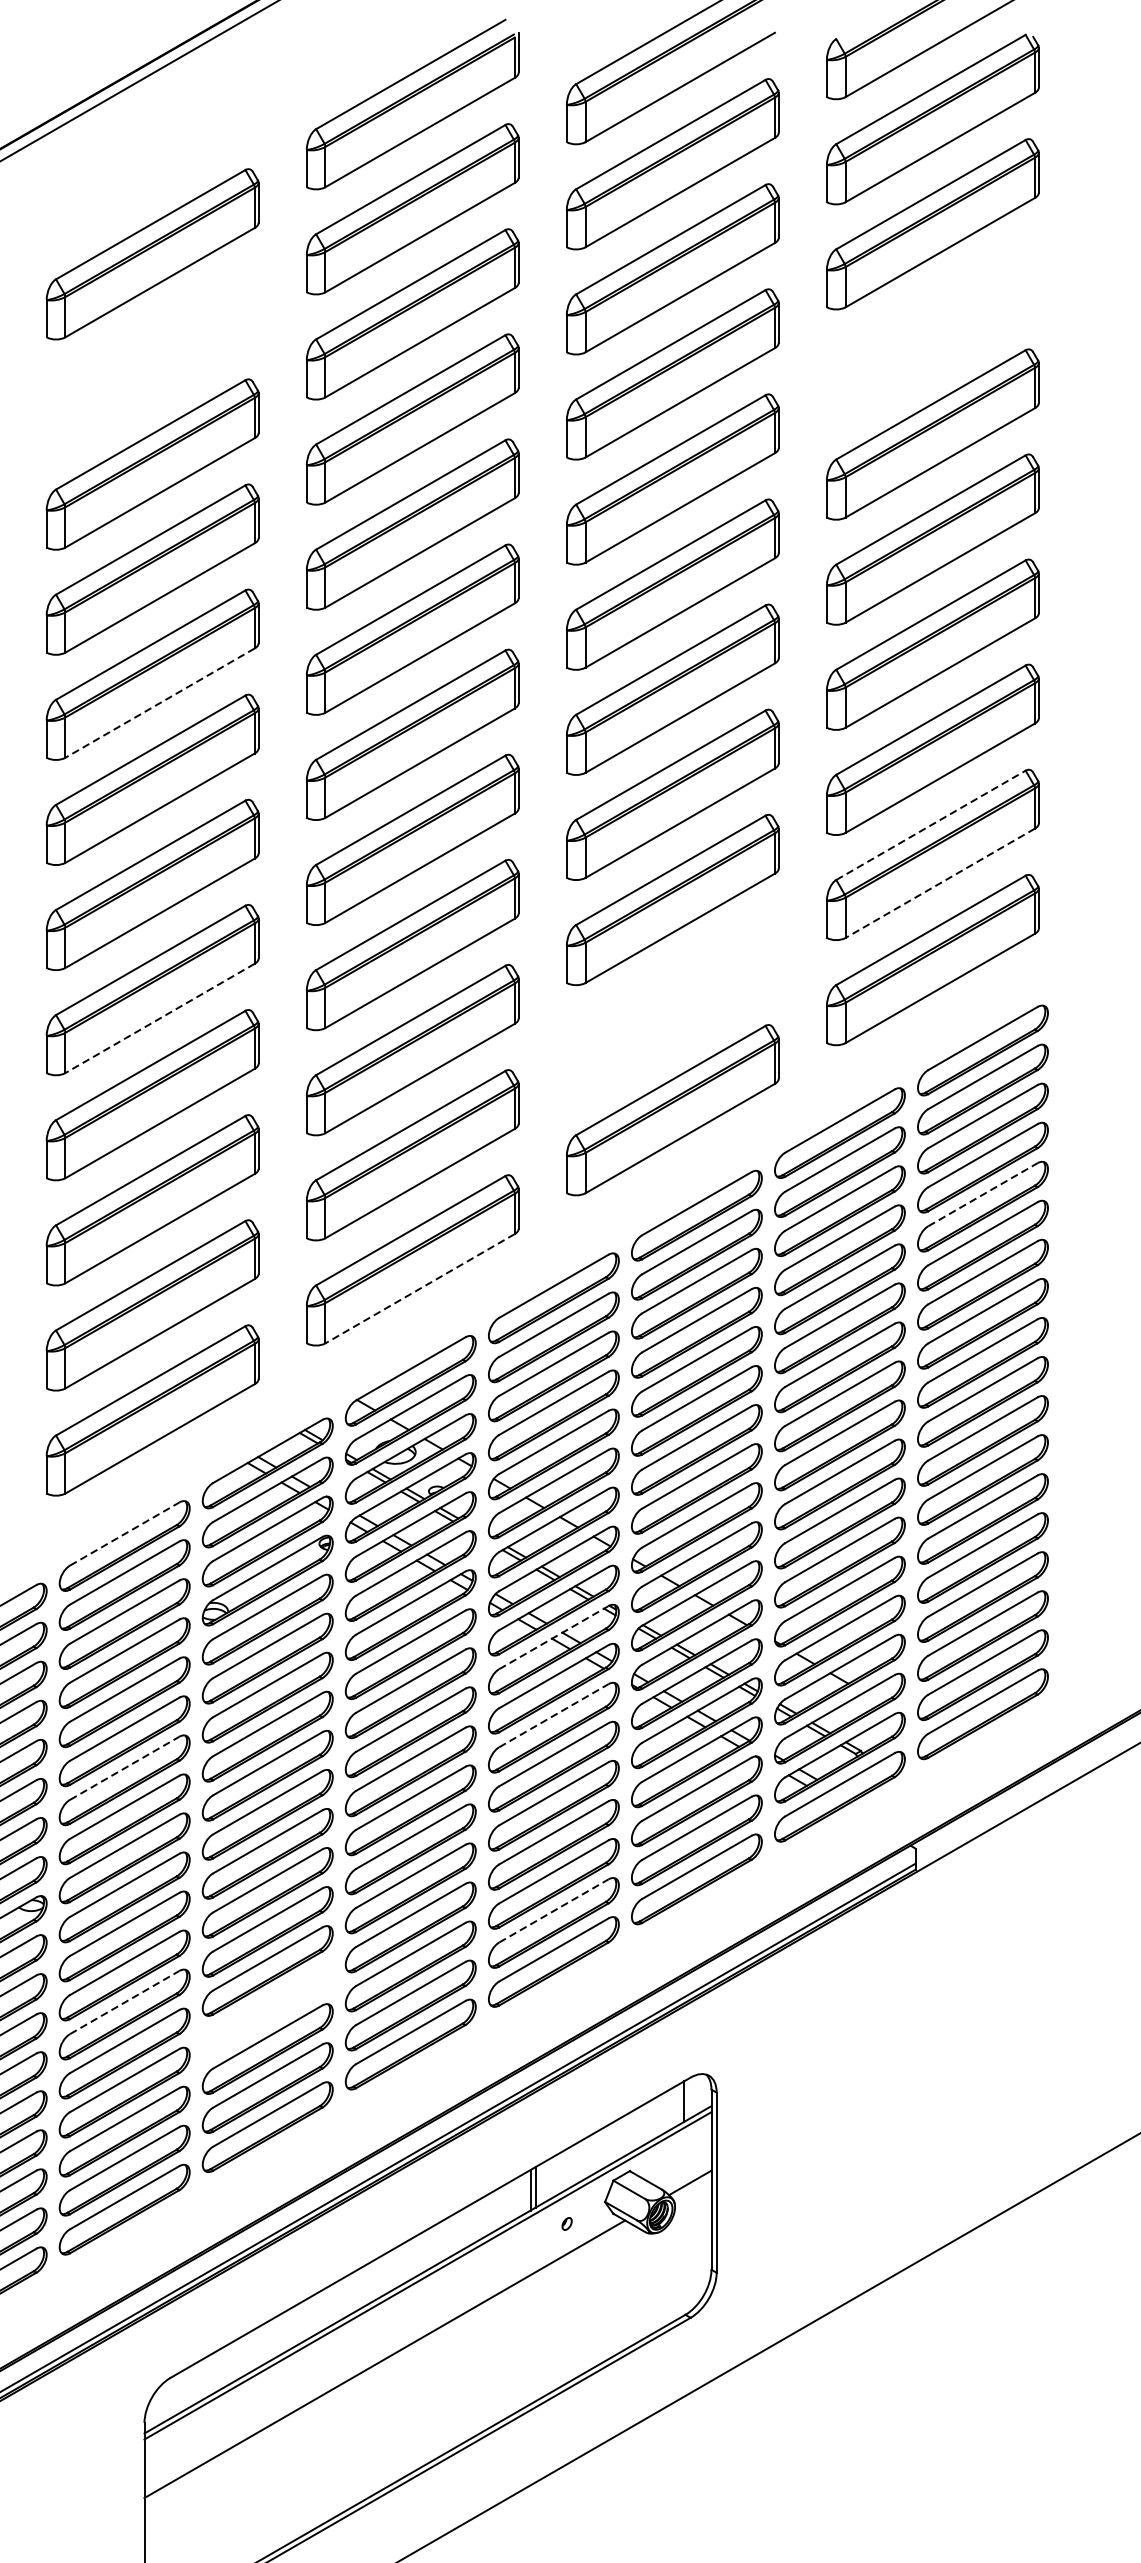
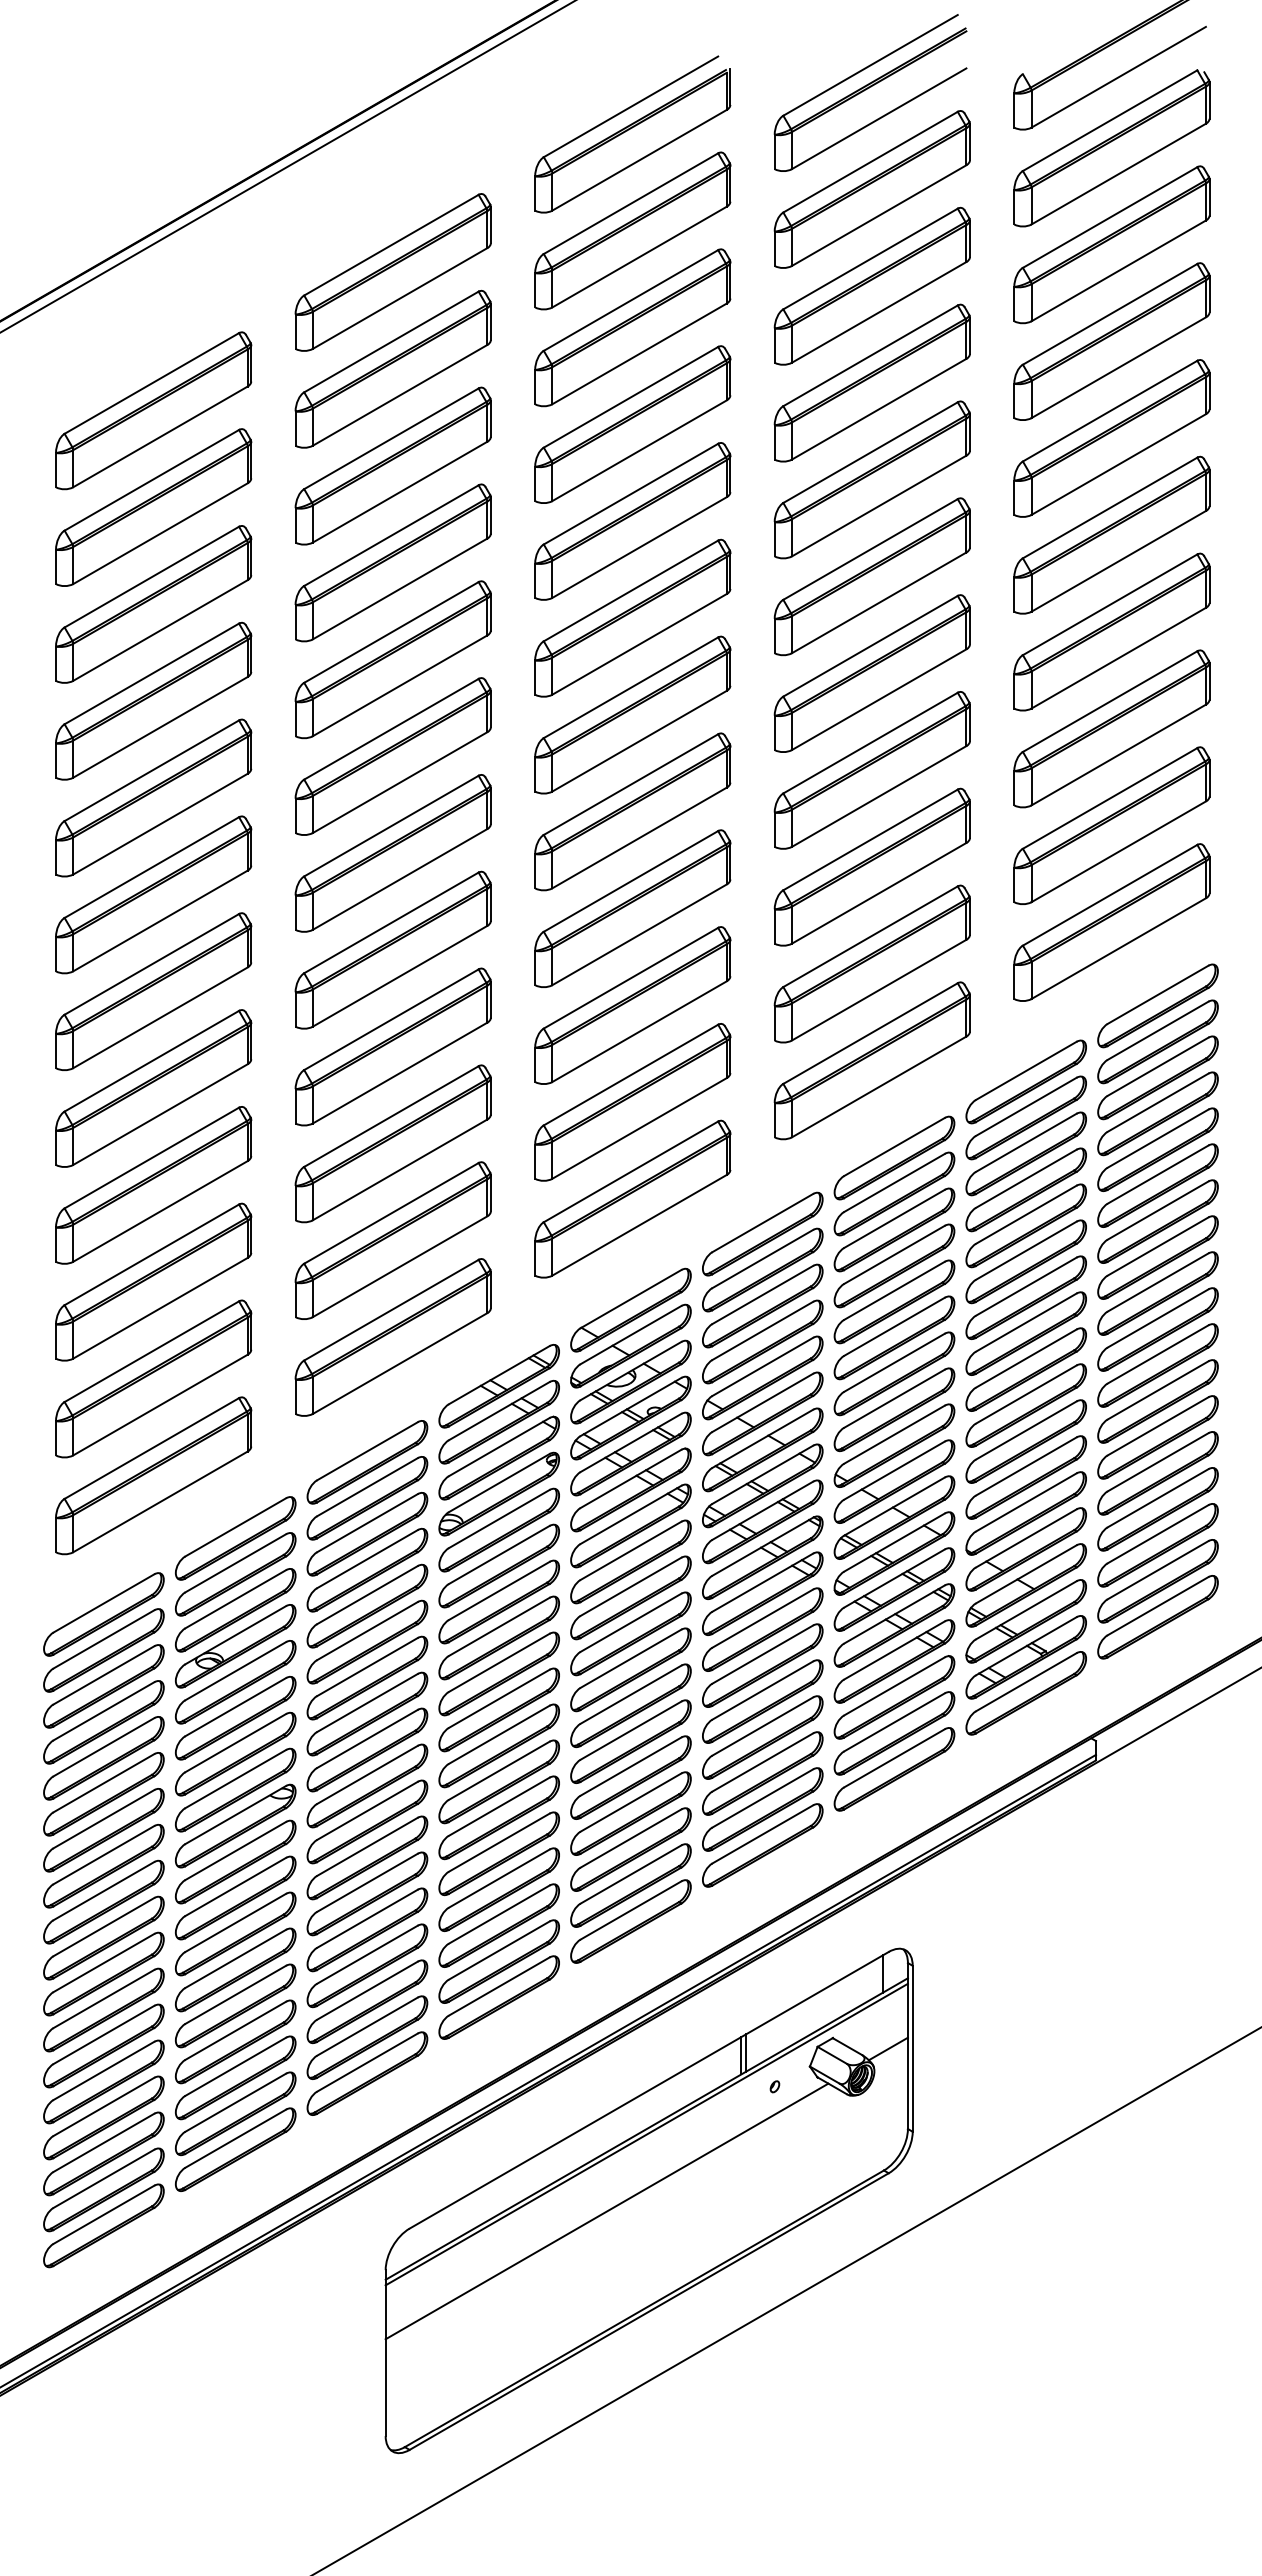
part: (932, 329) -> (1111, 341), added
part: (151, 358) -> (392, 368), added
line: (160, 702) -> (400, 685), dashed -> solid
line: (931, 825) -> (1110, 798), dashed -> solid
line: (940, 882) -> (1118, 851), dashed -> solid
part: (671, 1004) -> (871, 963), added
line: (160, 1018) -> (400, 976), dashed -> solid
line: (983, 1194) -> (1158, 1138), dashed -> solid
line: (420, 1288) -> (639, 1225), dashed -> solid
line: (124, 1534) -> (367, 1451), dashed -> solid
line: (554, 1637) -> (763, 1546), dashed -> solid
line: (554, 1715) -> (763, 1618), dashed -> solid
line: (124, 1767) -> (367, 1666), dashed -> solid
line: (554, 1910) -> (763, 1798), dashed -> solid
line: (124, 2002) -> (367, 1882), dashed -> solid
part: (266, 2009) -> (498, 1889), added

